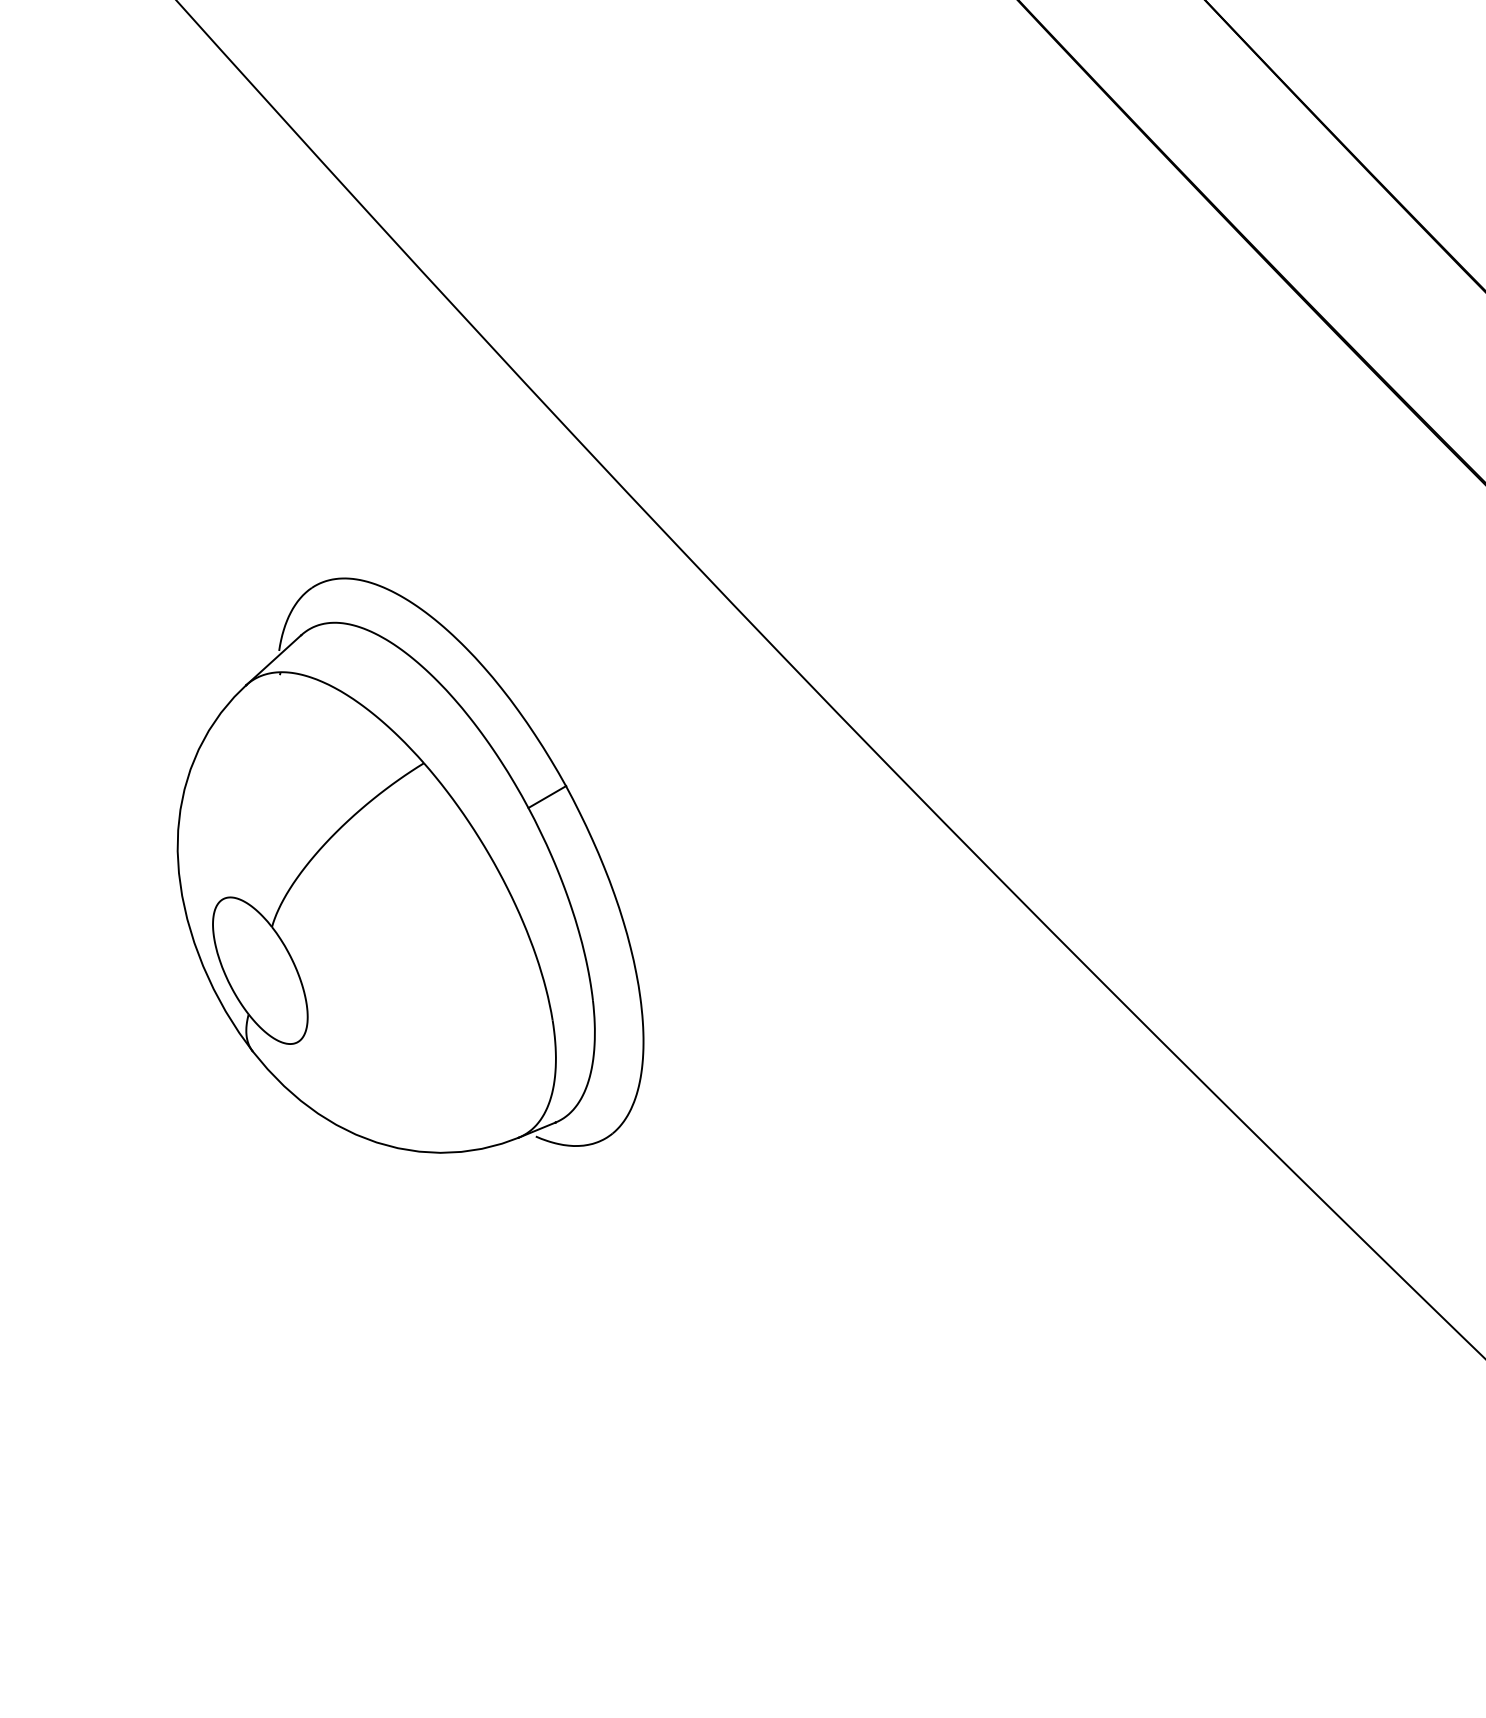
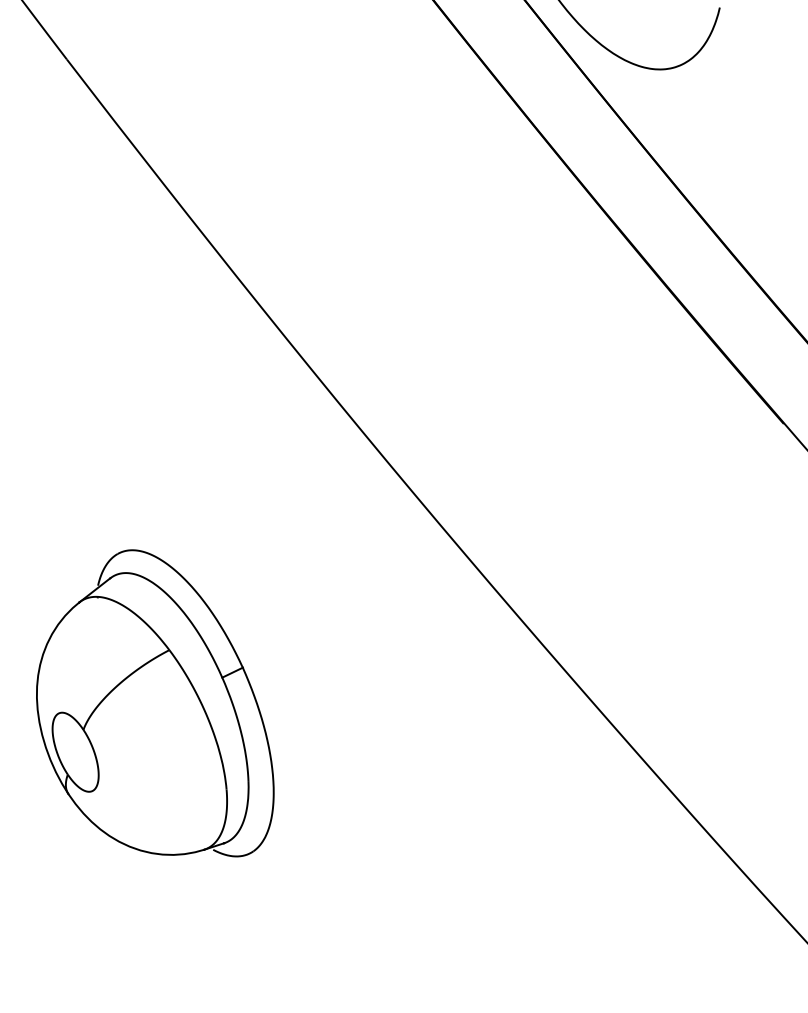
part: (405, 866) -> (155, 703), moved

